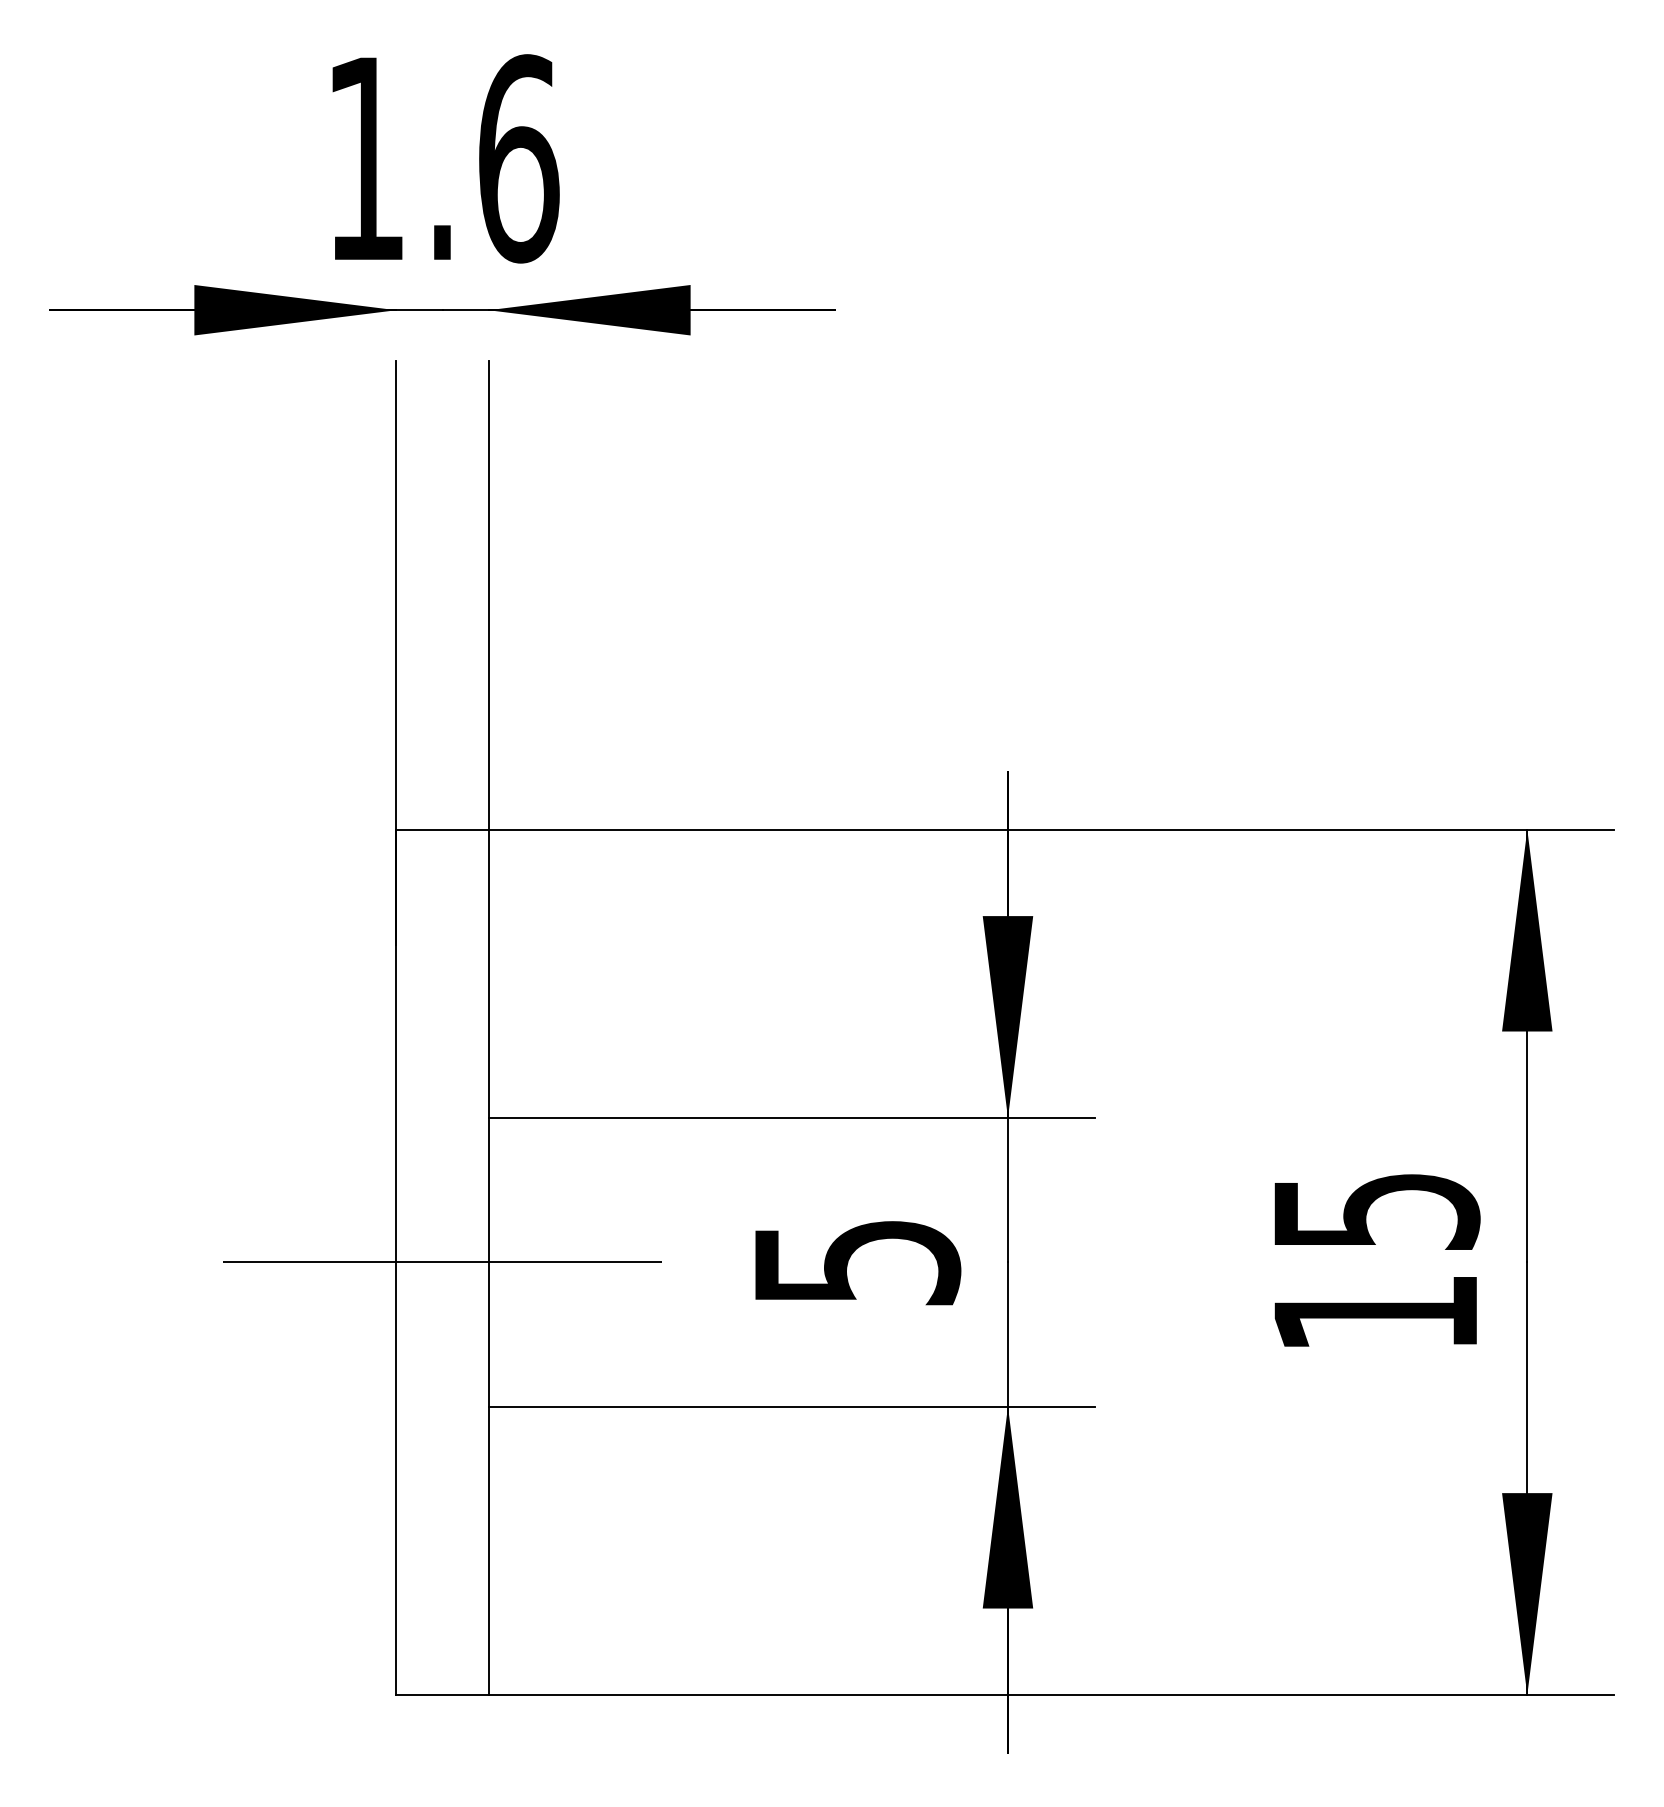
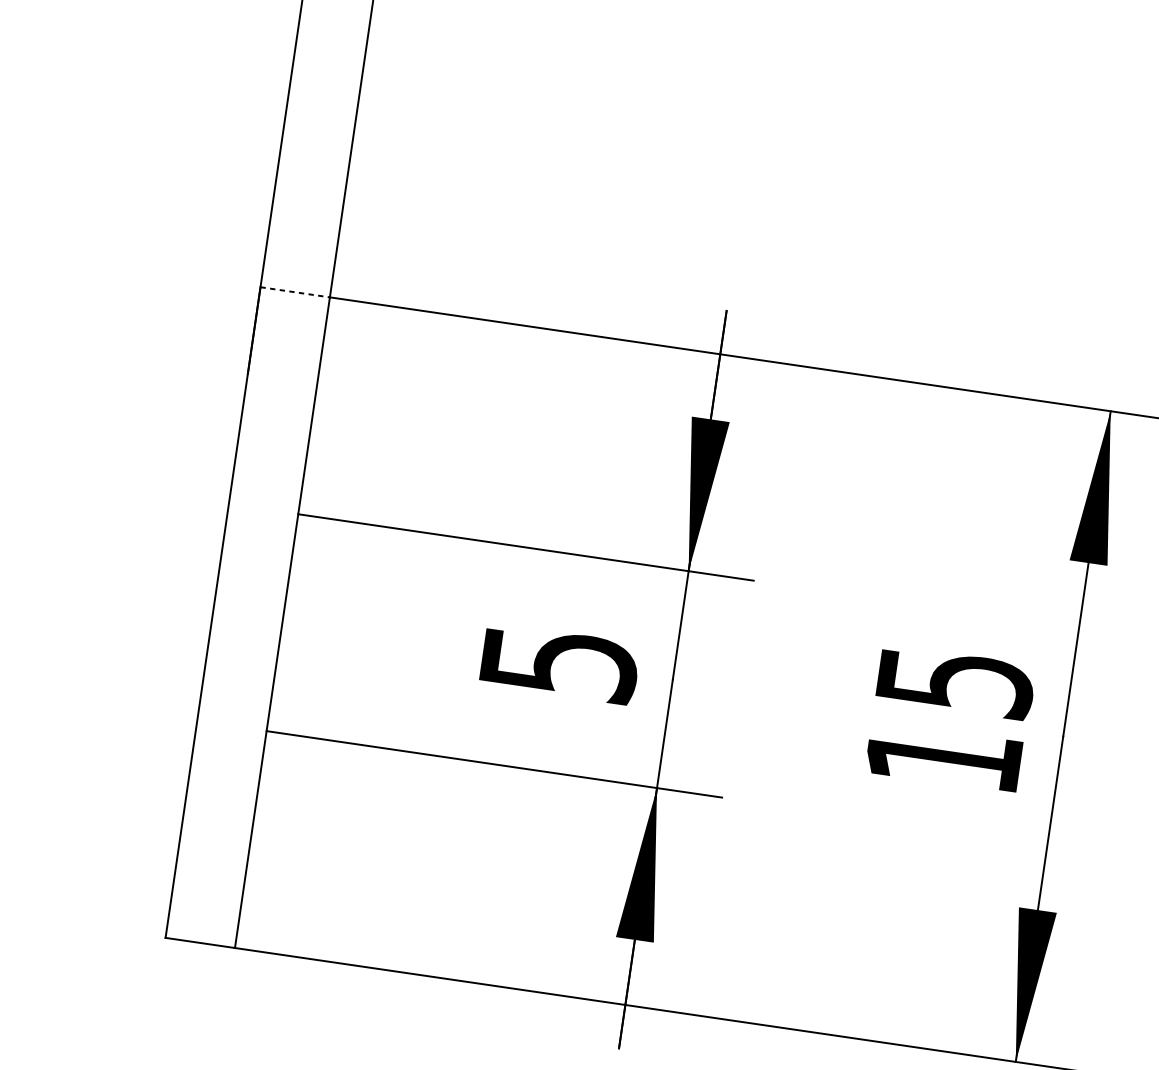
line: (442, 829) -> (295, 292), solid -> dashed
line: (442, 1262) -> (247, 617), removed

